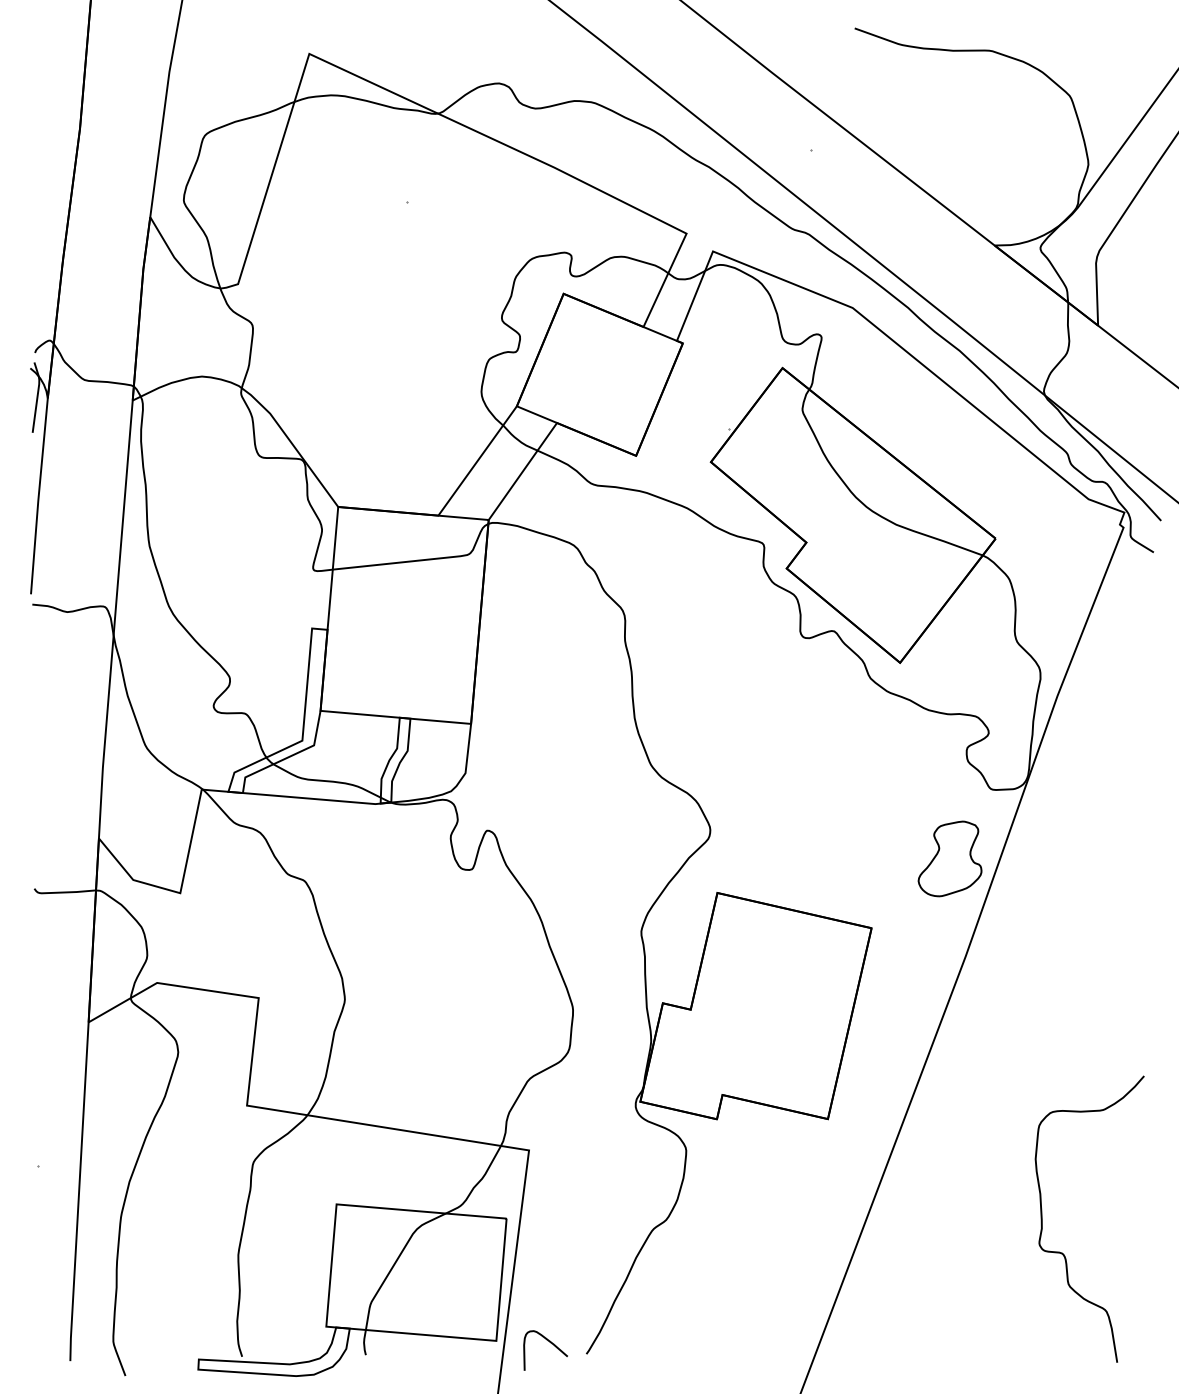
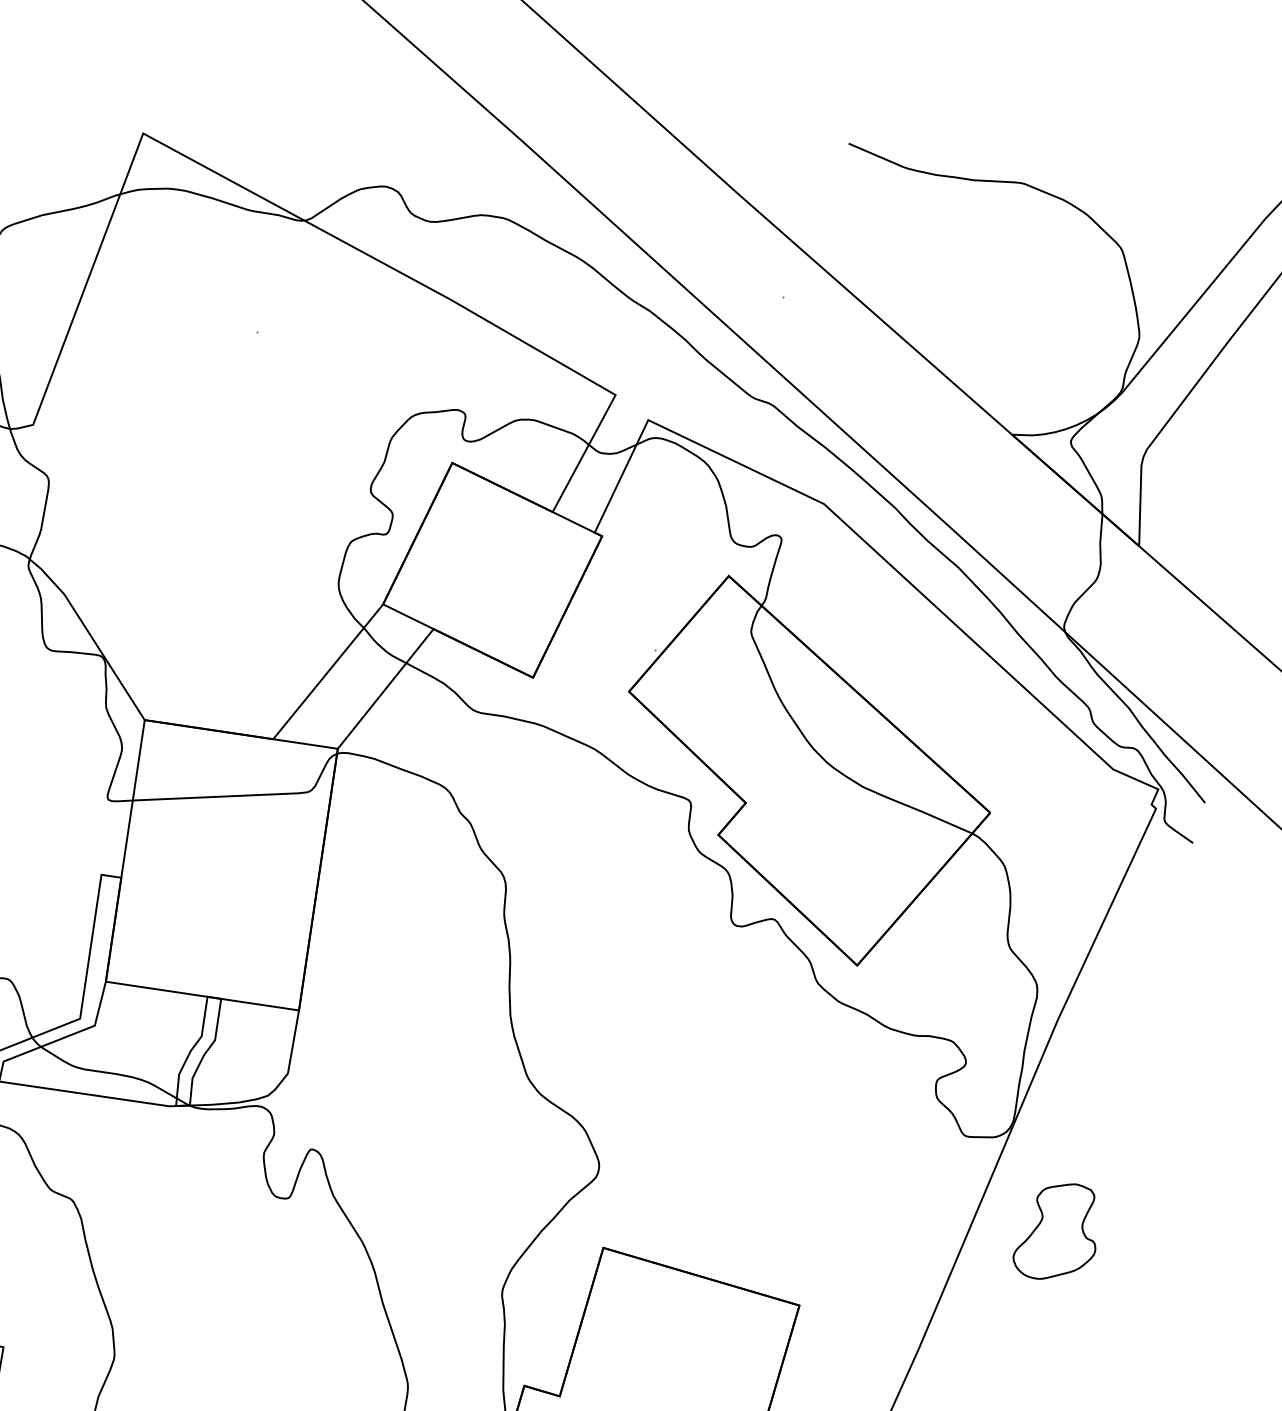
part: (949, 858) -> (1055, 1230), moved

